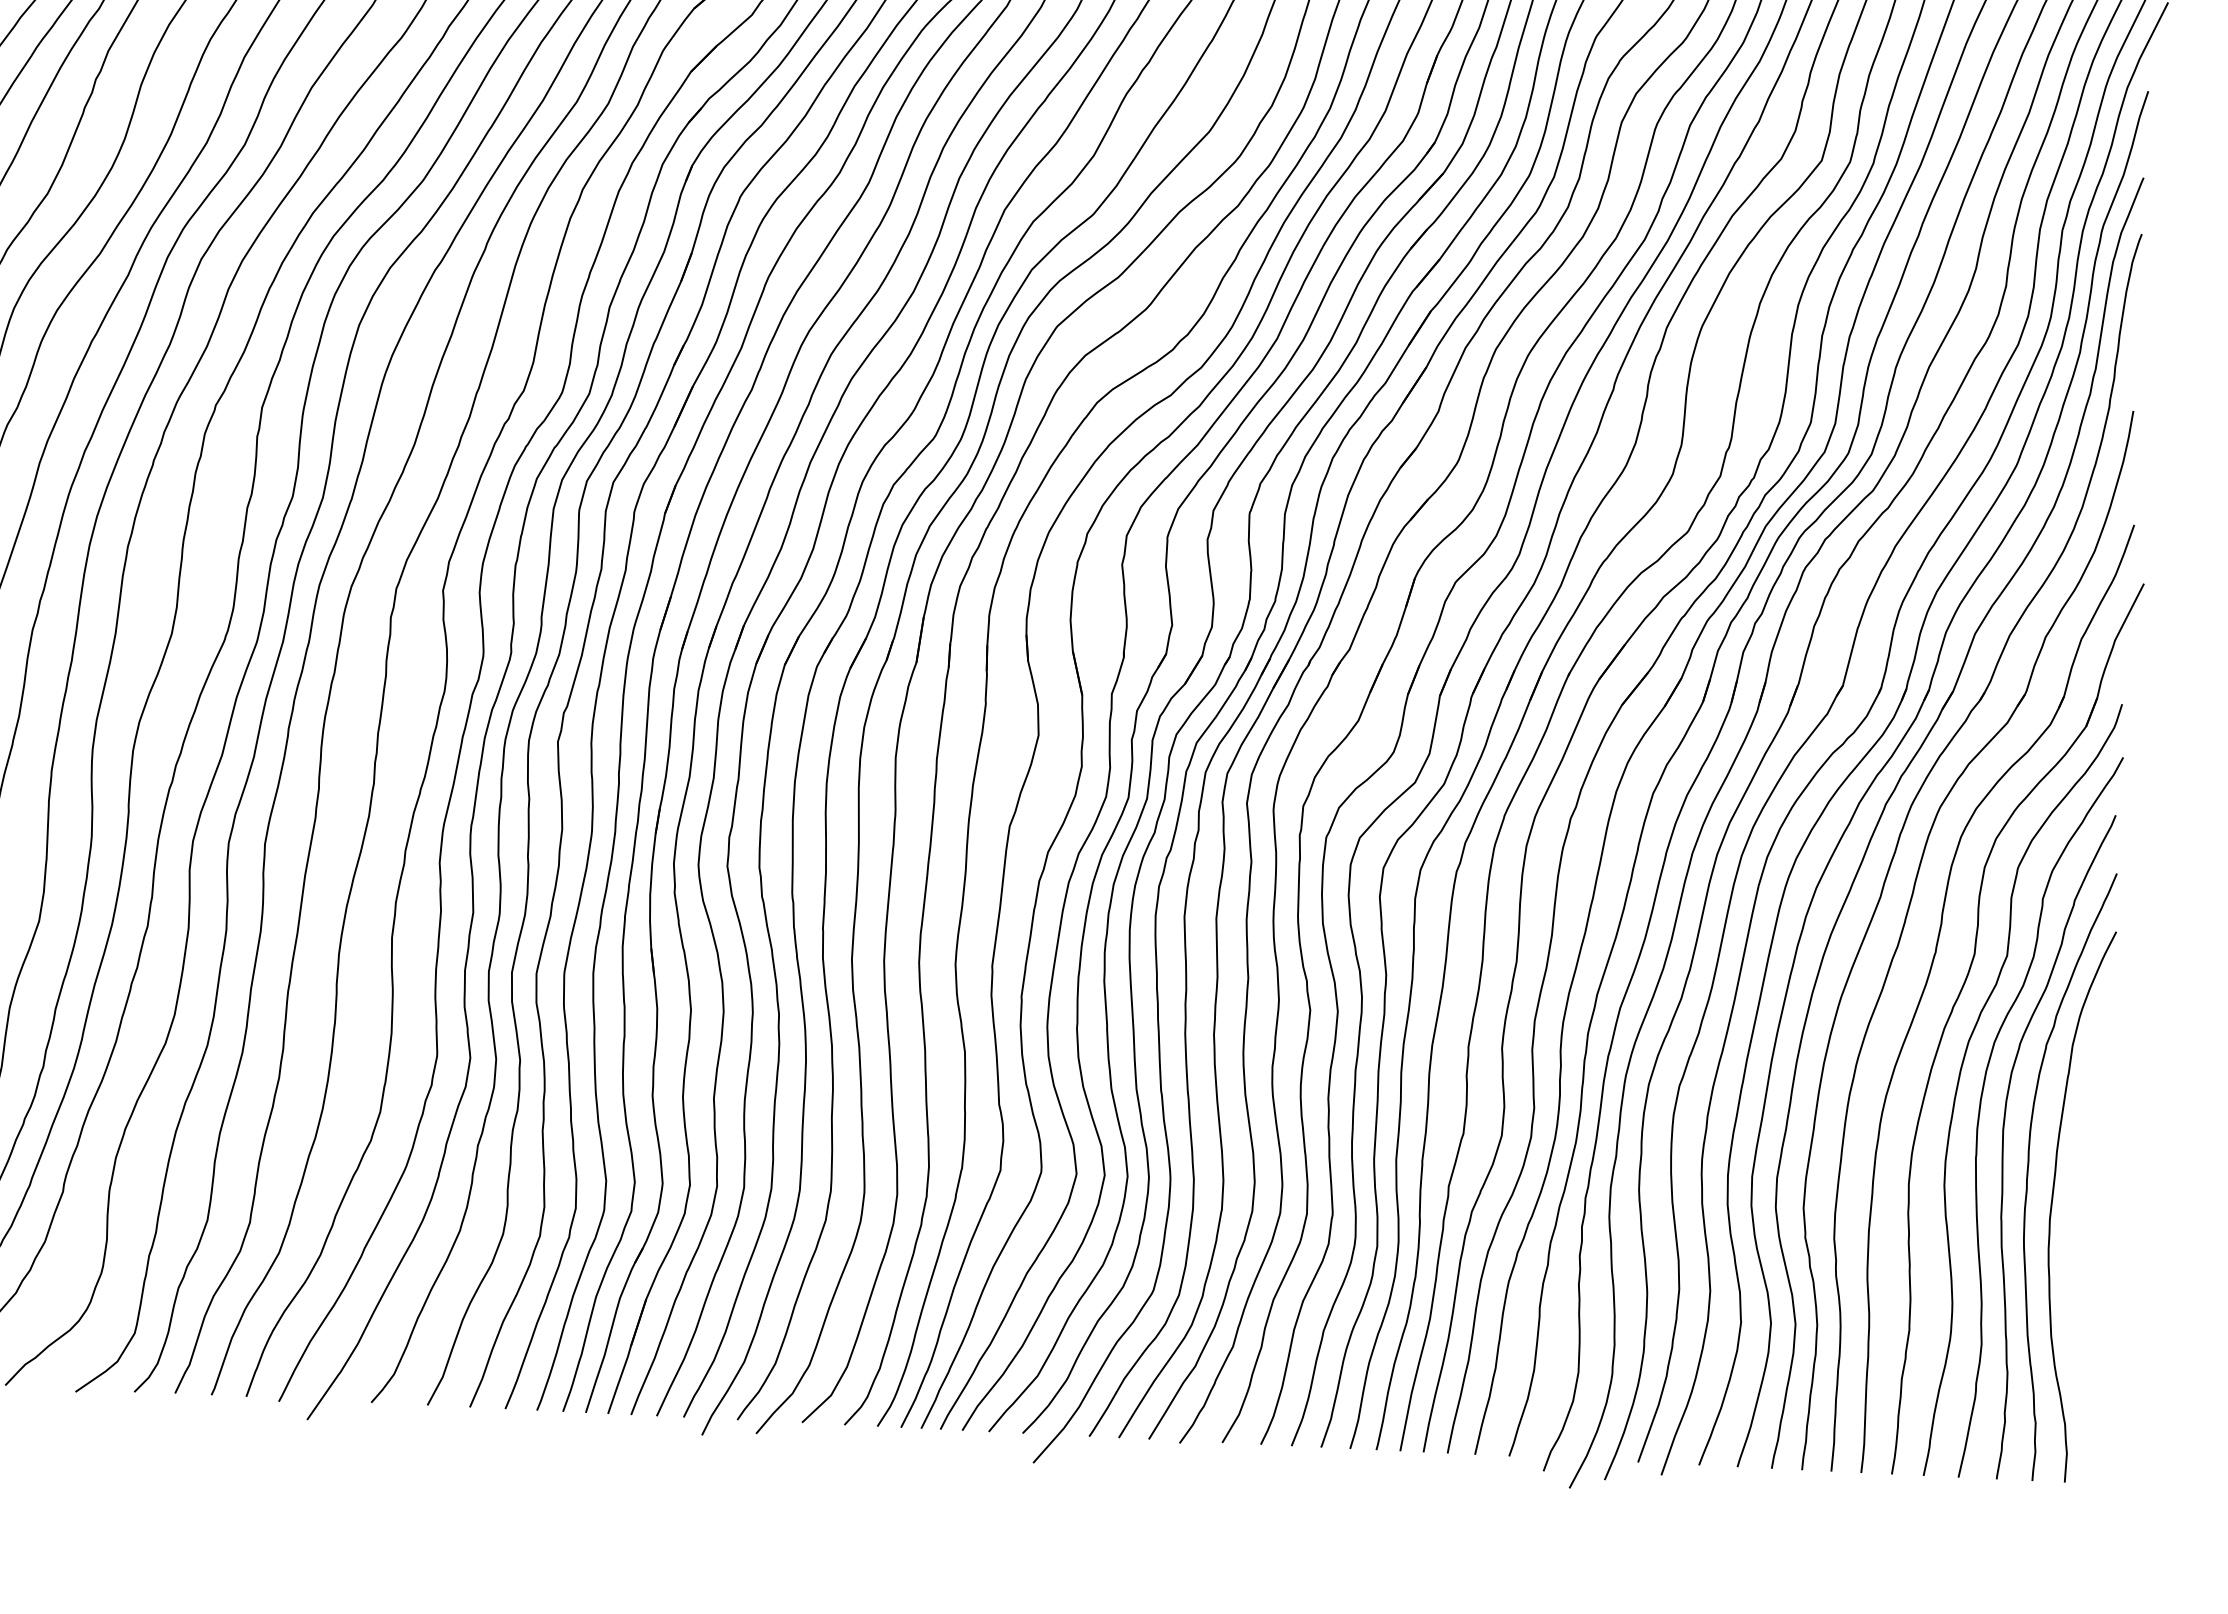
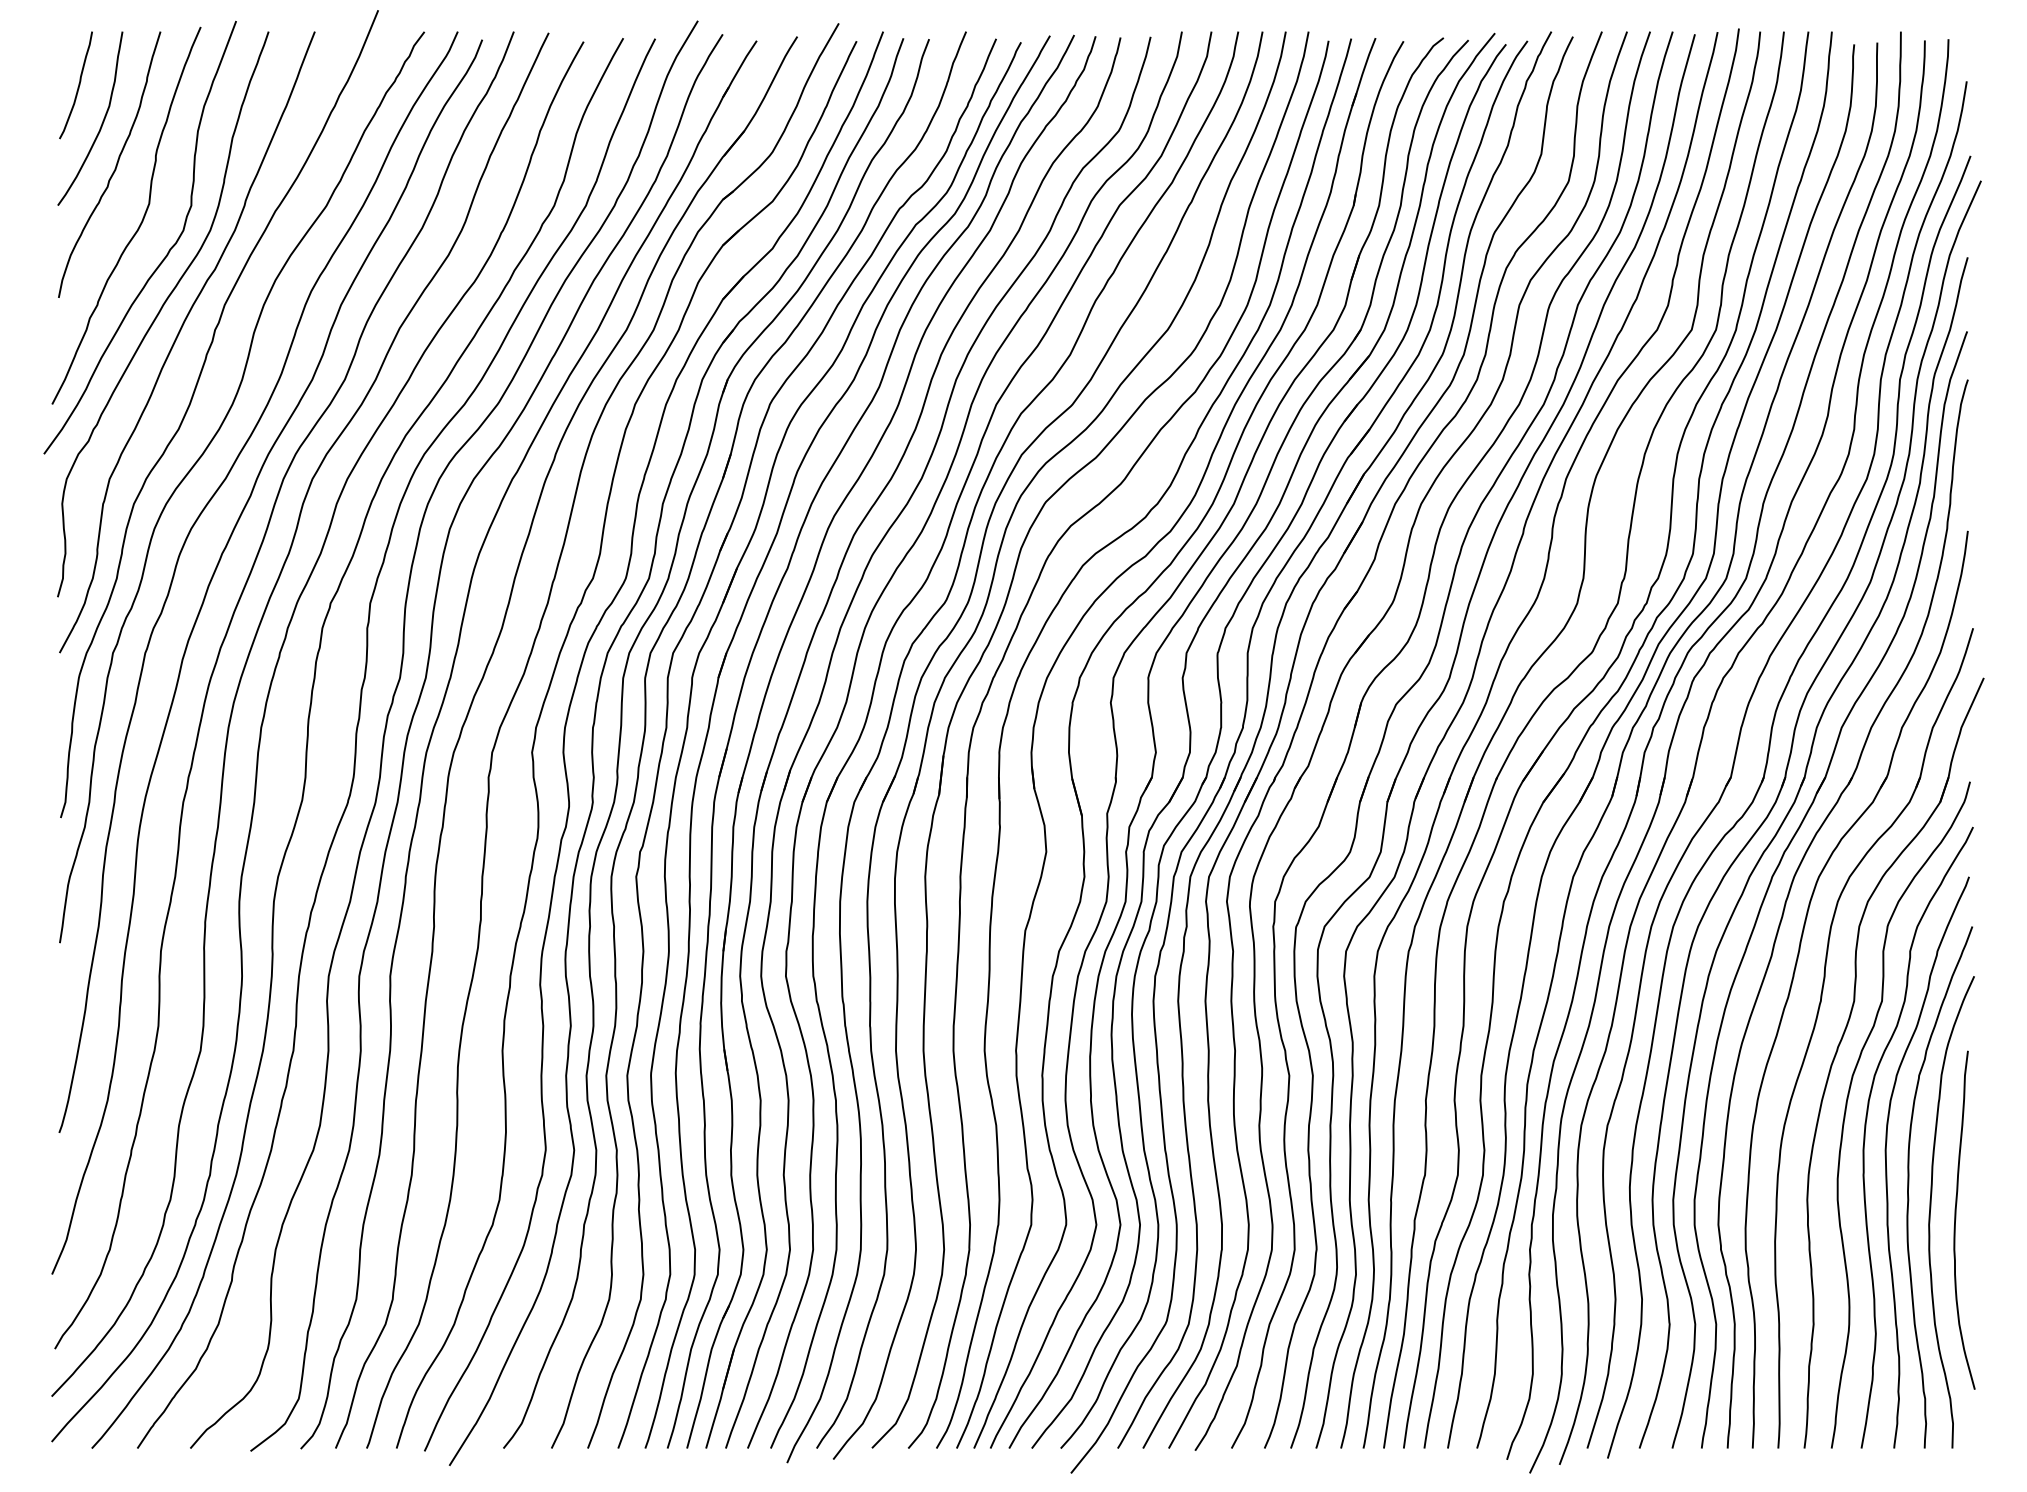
curve: (2082, 1215) -> (1956, 1219), added

